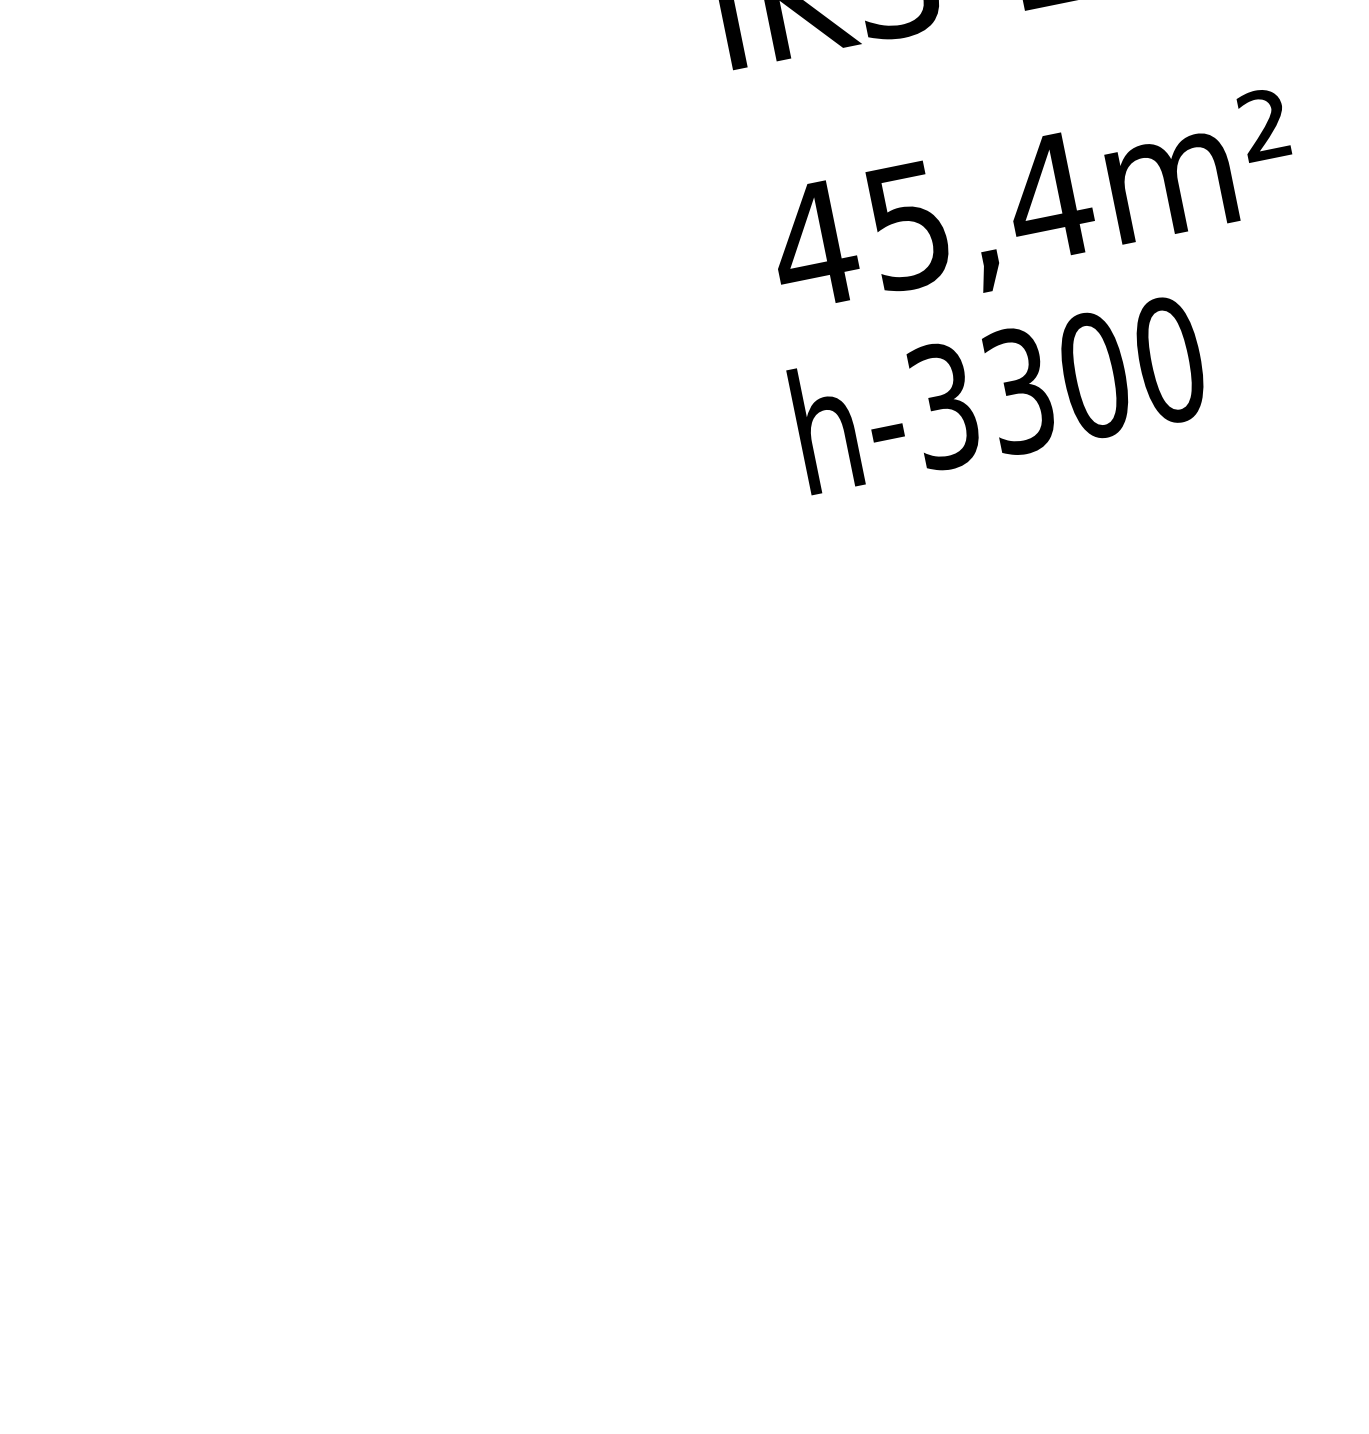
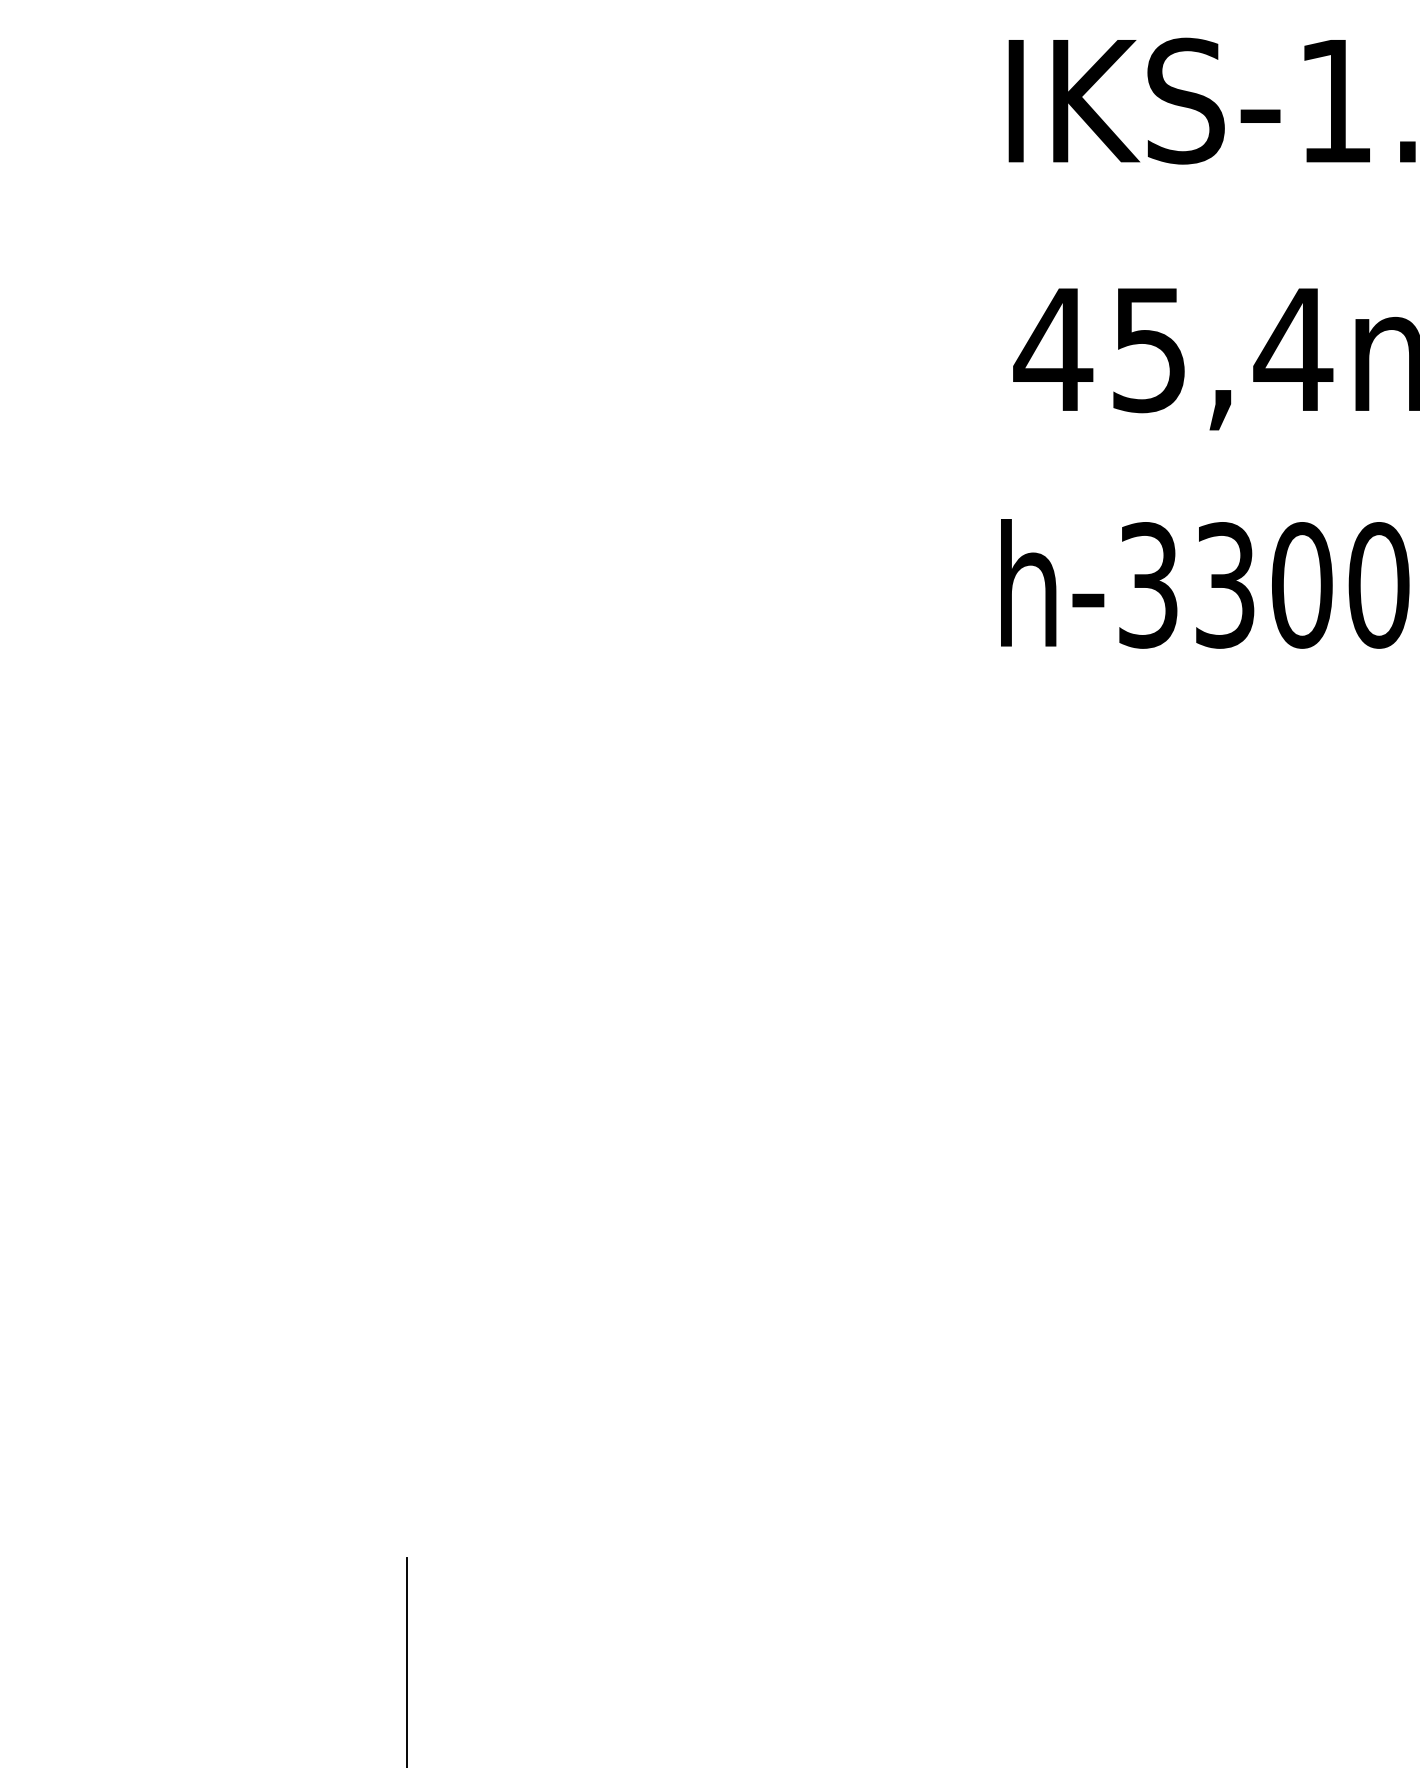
text: (999, 392) -> (1205, 583), moved

